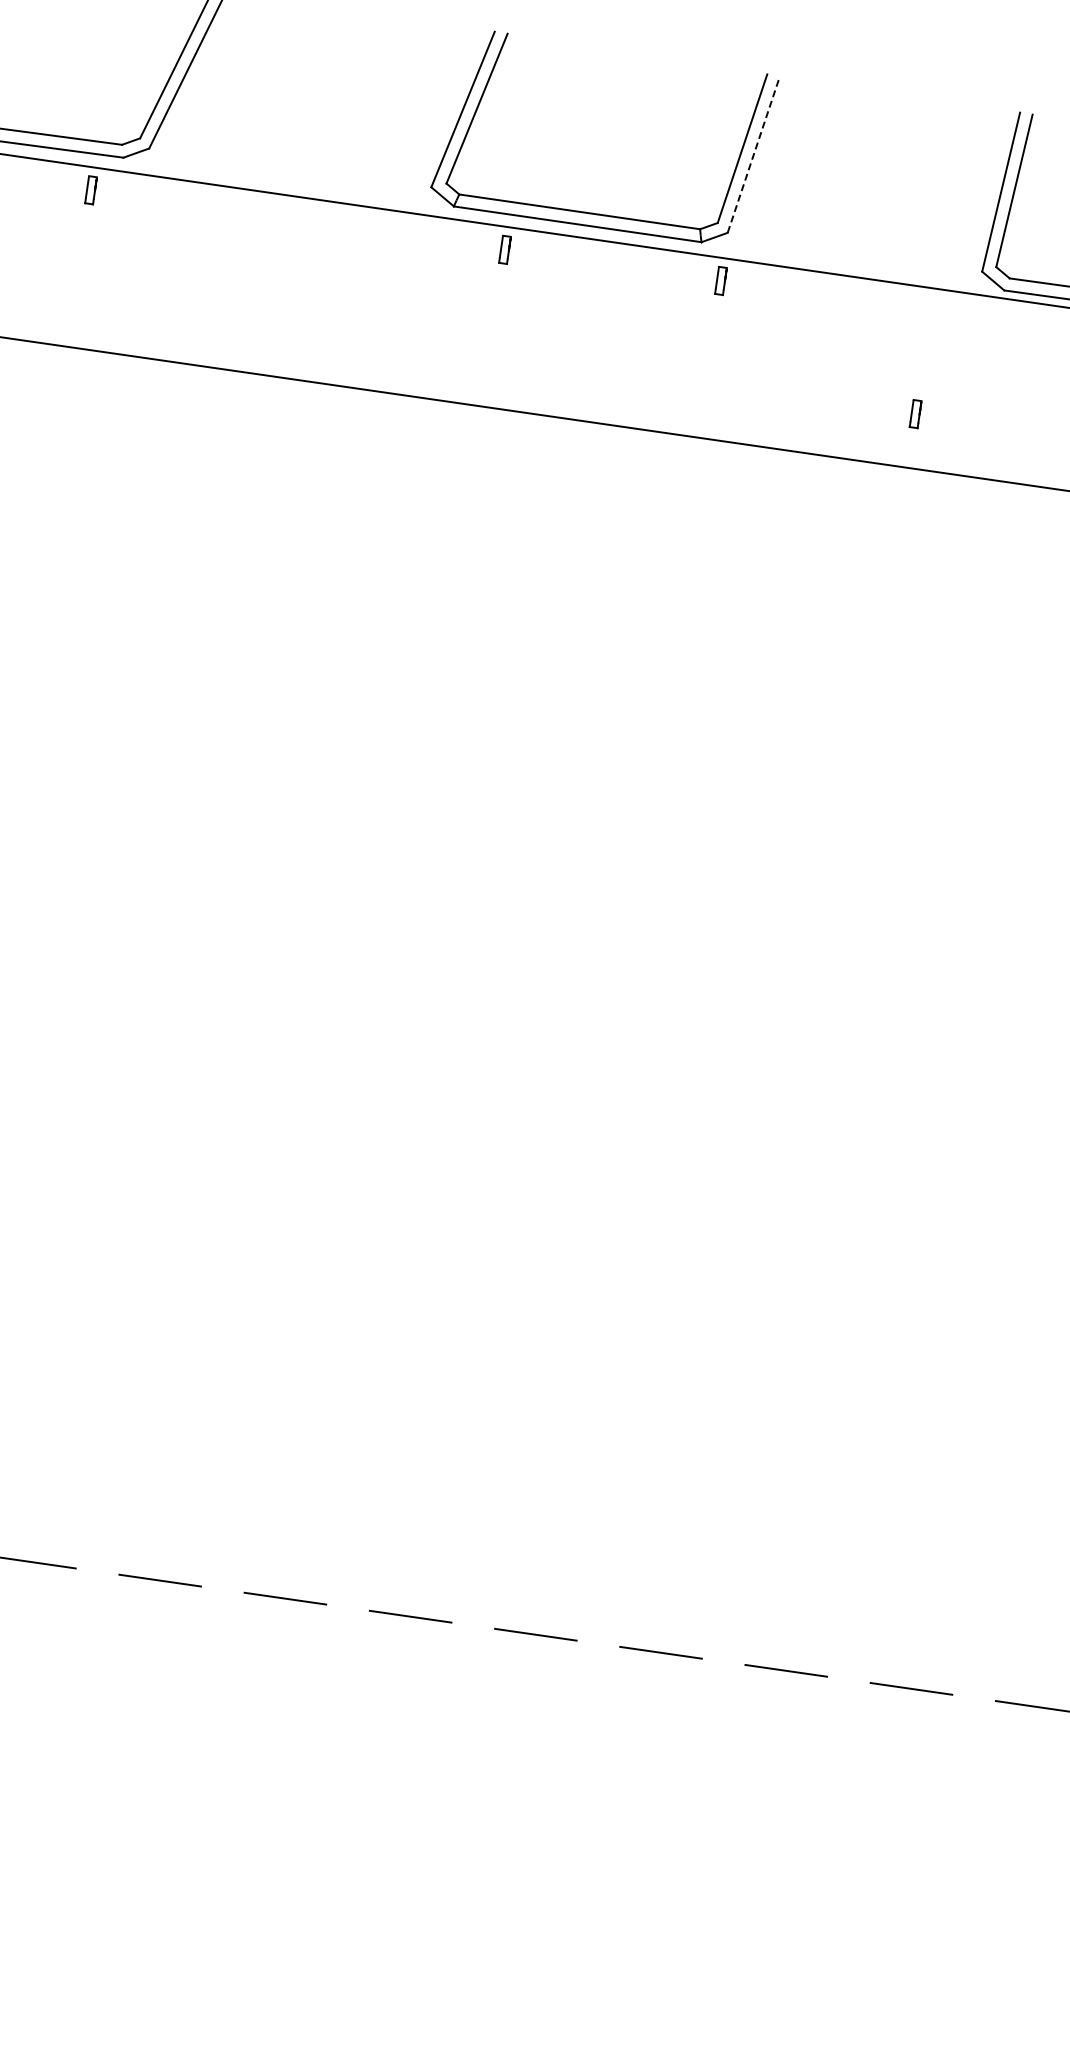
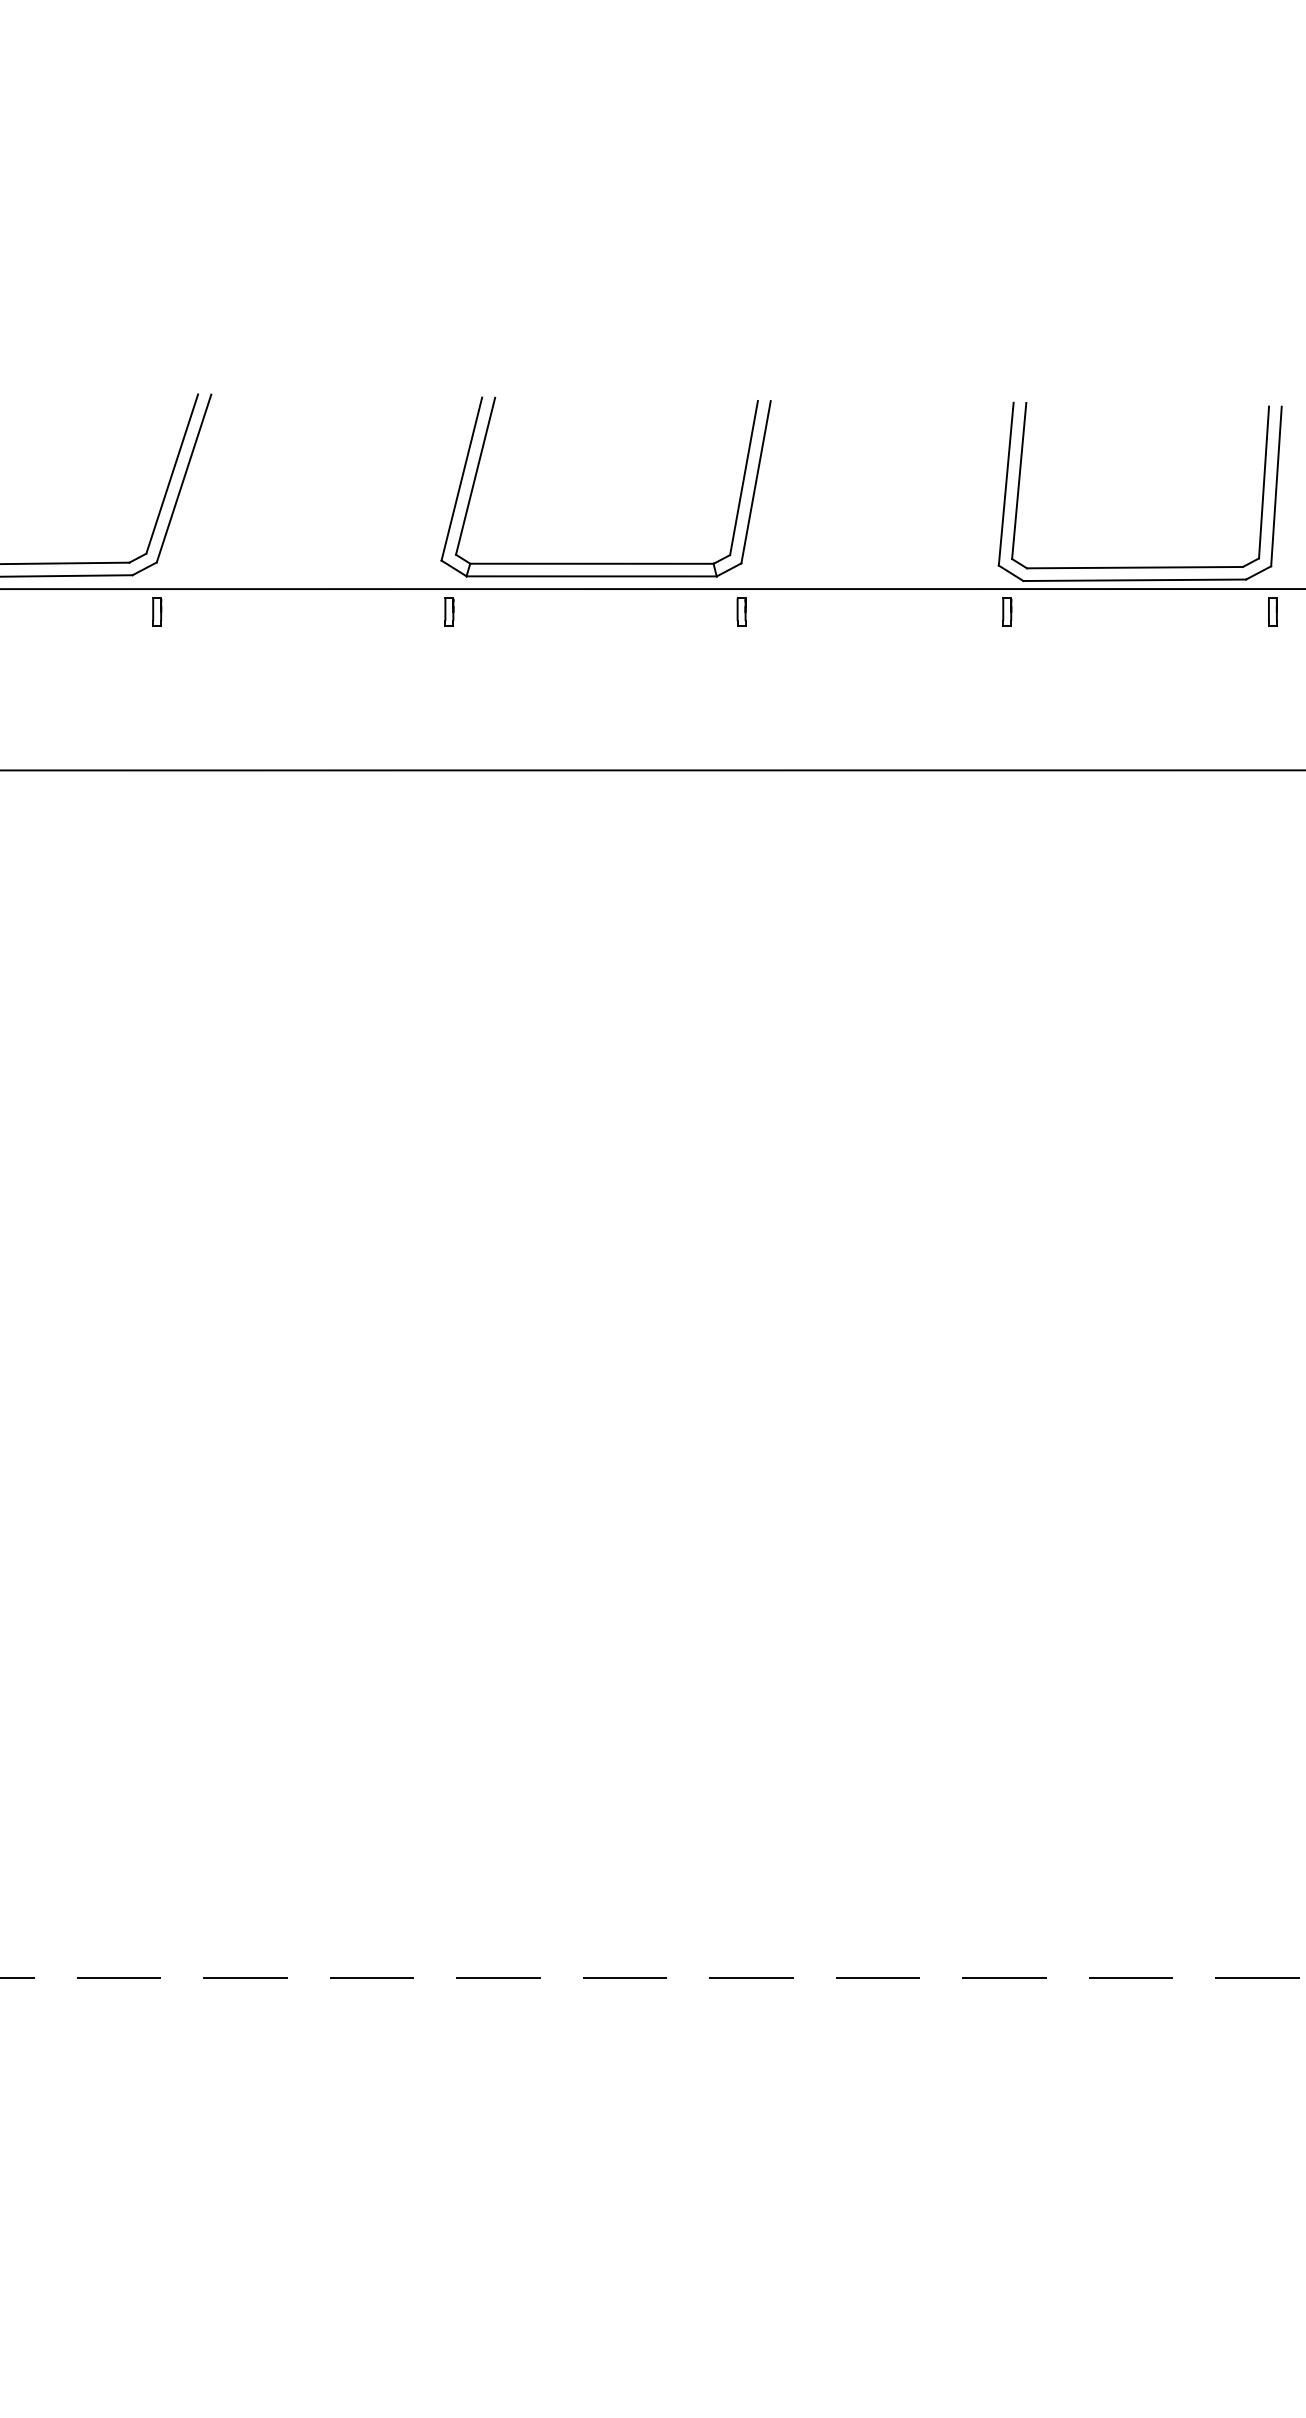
line: (754, 153) -> (756, 481), dashed -> solid
part: (91, 189) -> (157, 611), moved
part: (505, 249) -> (449, 611), moved
part: (915, 413) -> (1007, 611), moved

